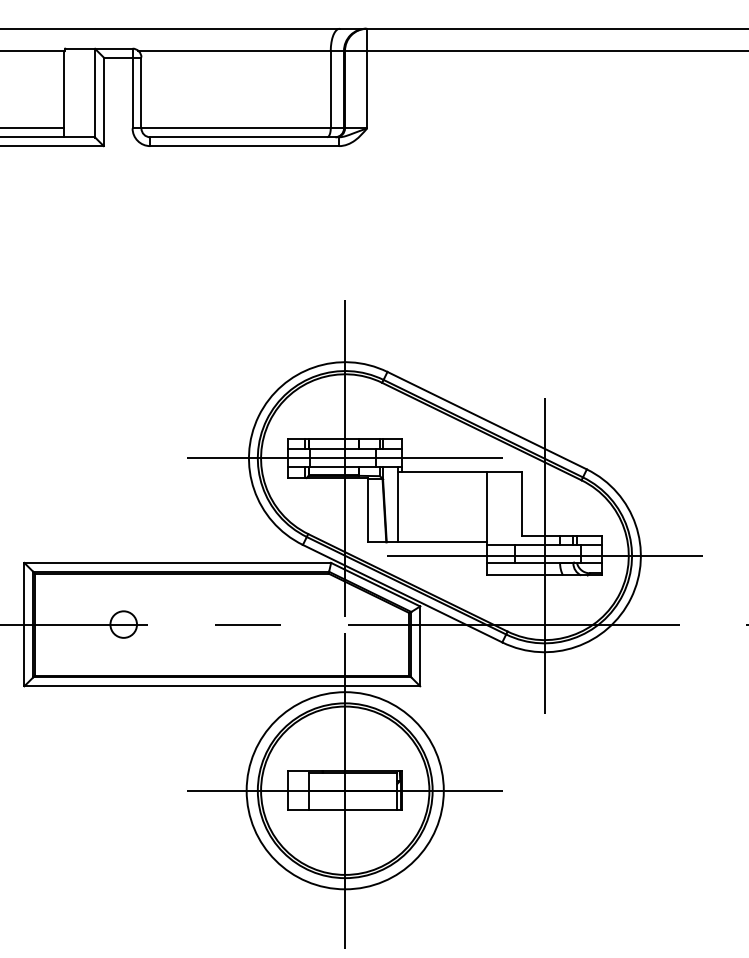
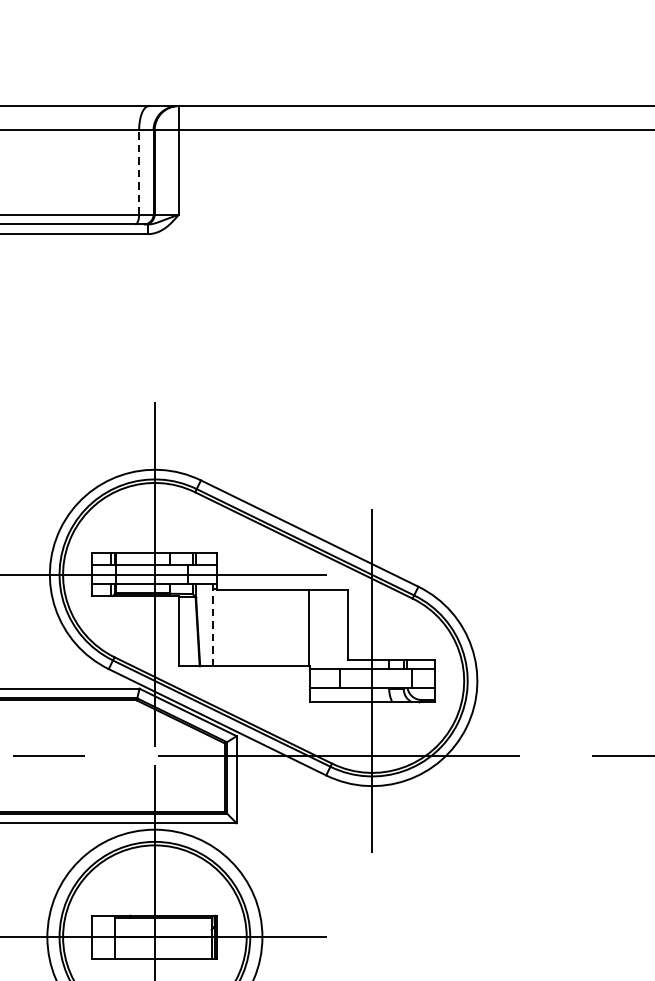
line: (330, 89) -> (138, 172), solid -> dashed
line: (398, 506) -> (212, 627), solid -> dashed
line: (544, 555) -> (372, 680), removed

